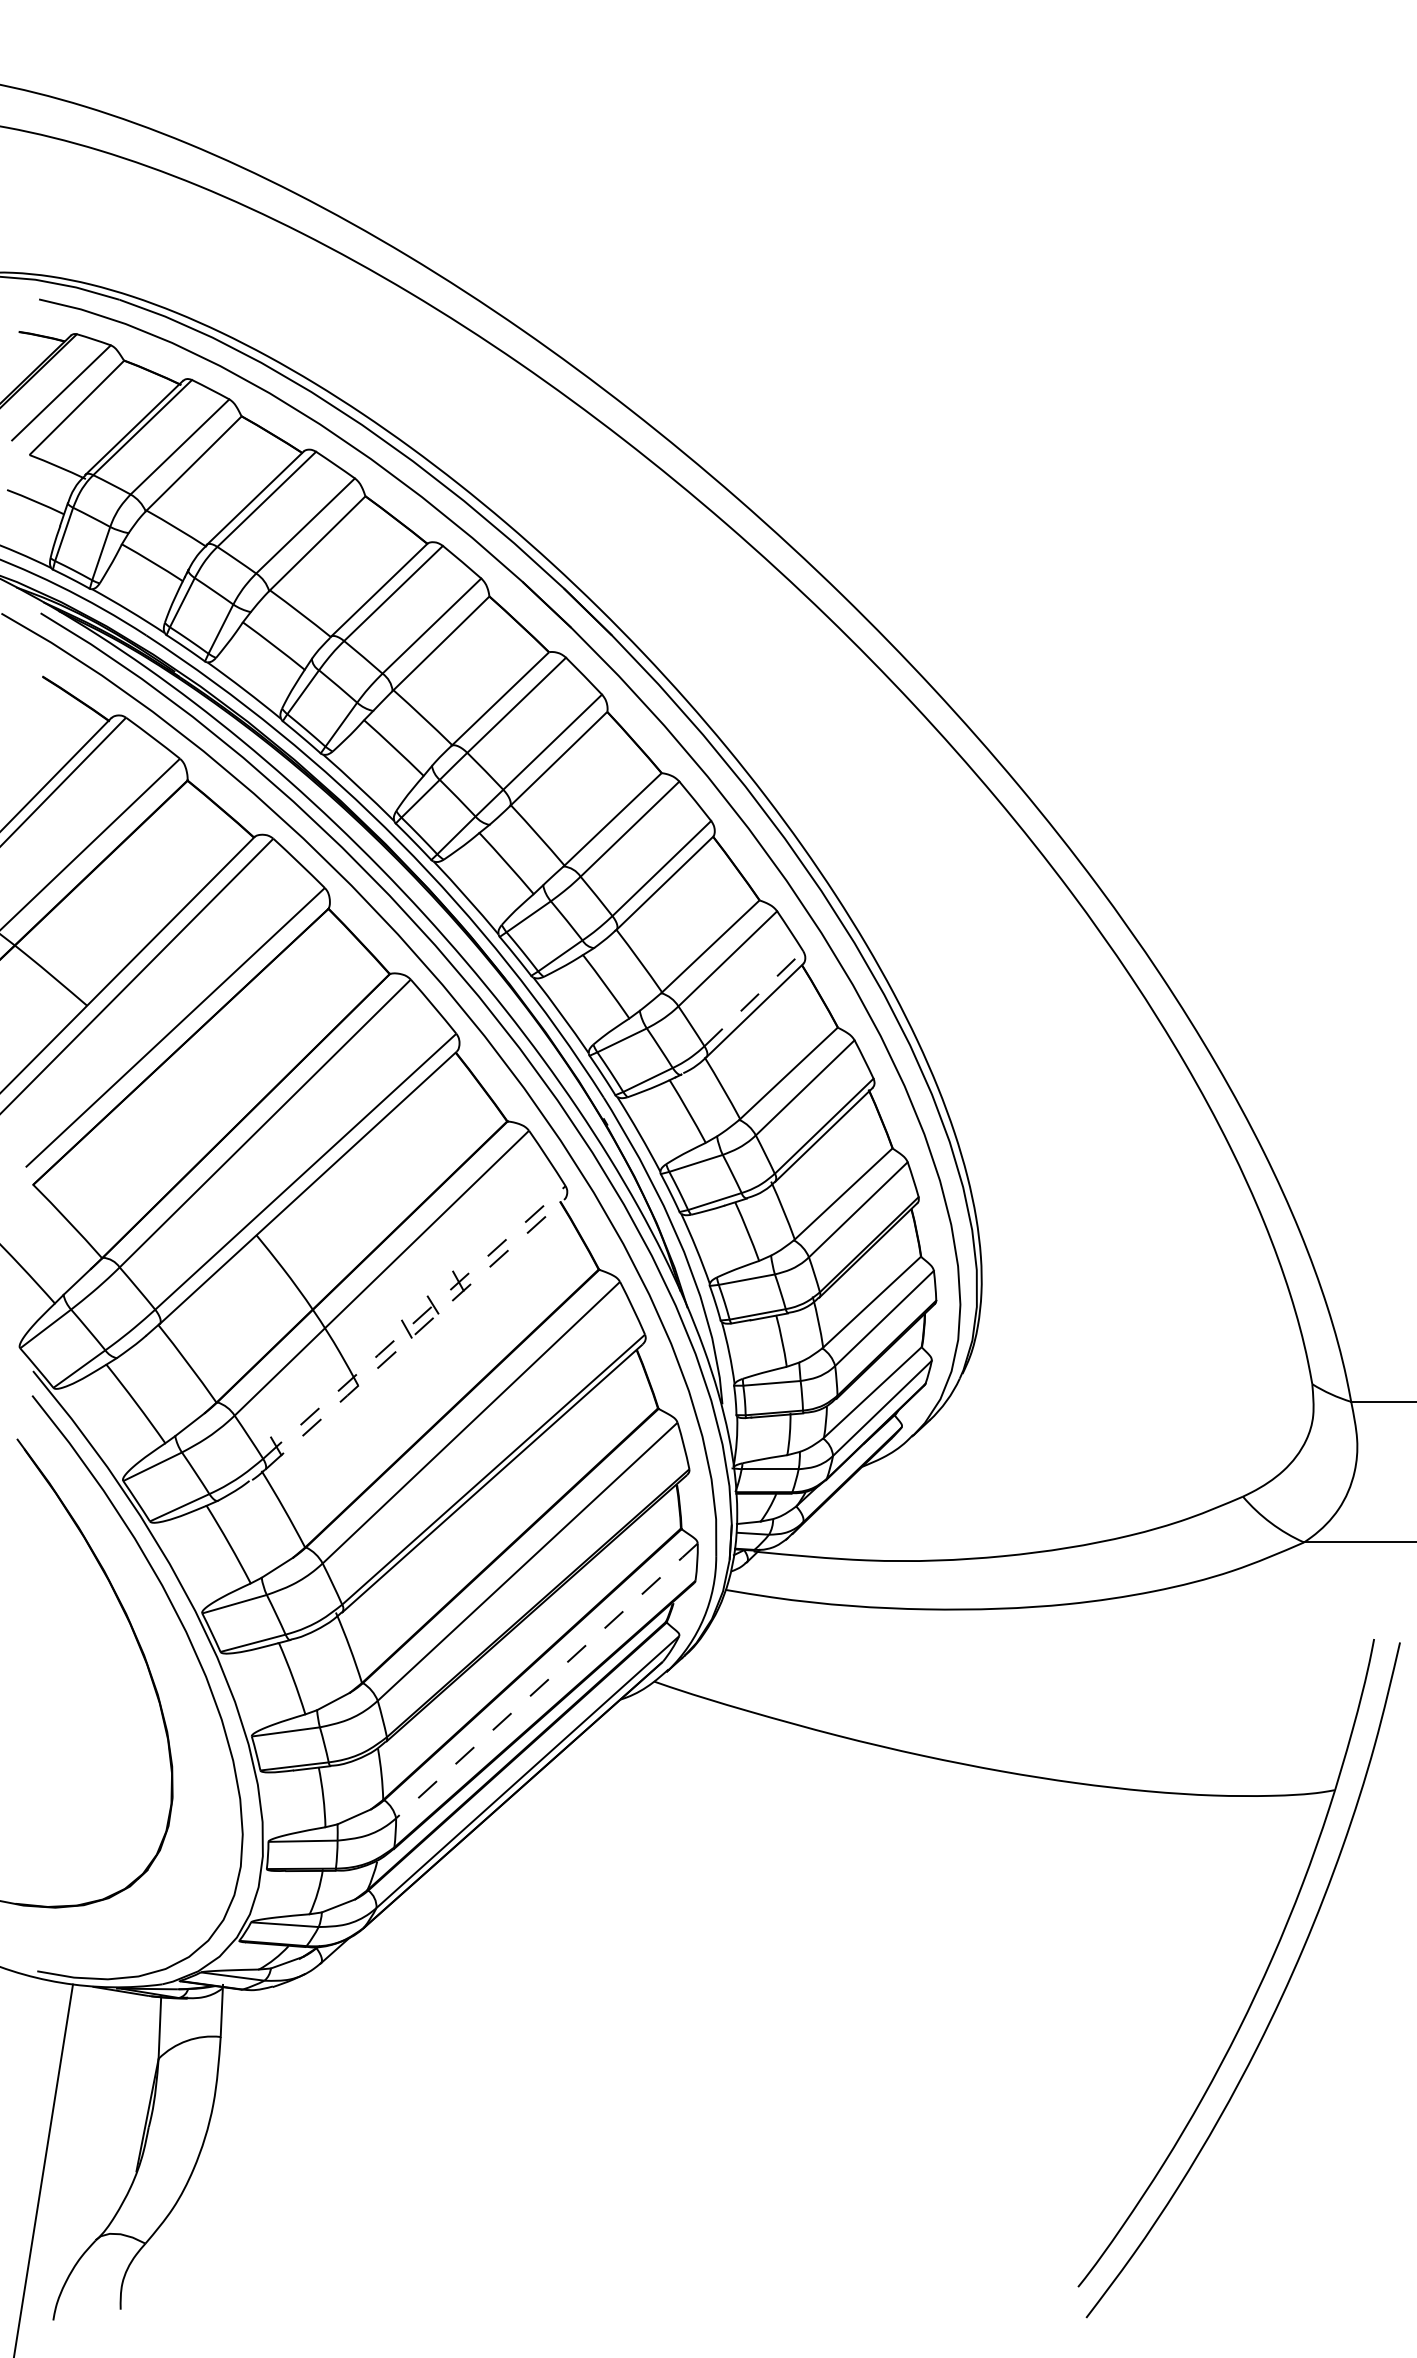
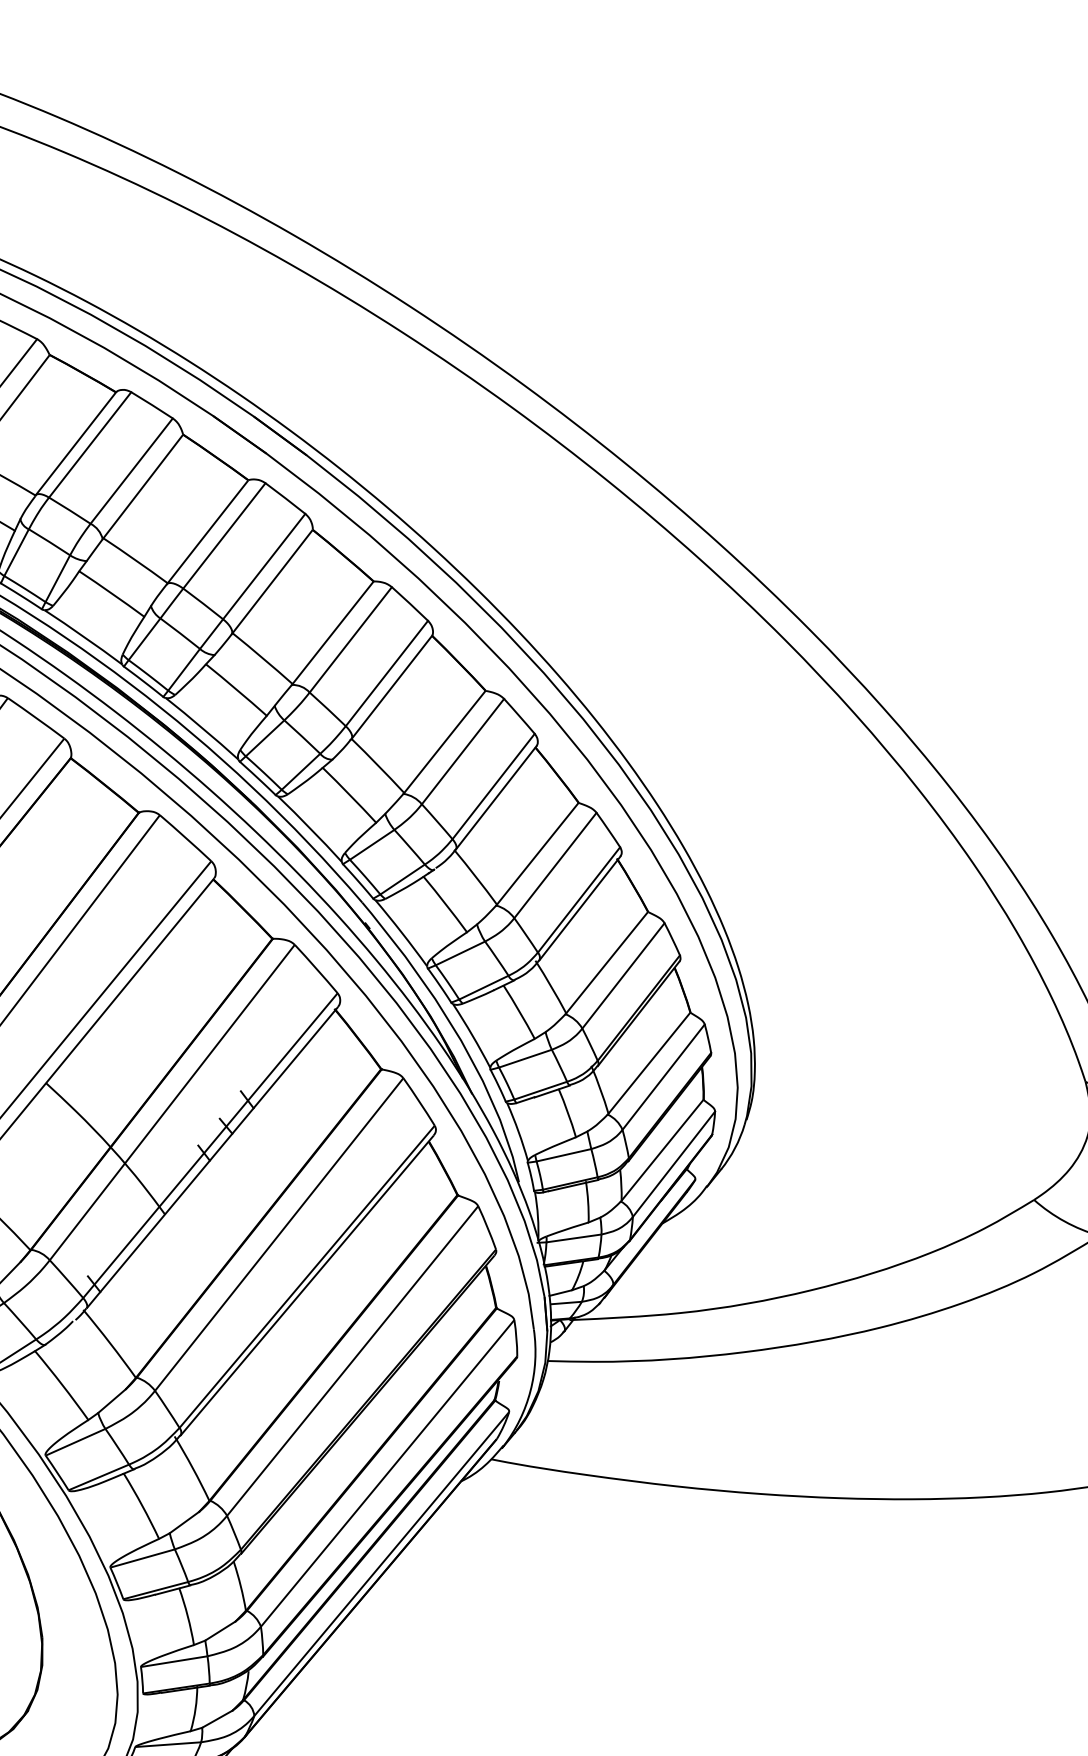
line: (753, 998) -> (493, 786), dashed -> solid
line: (413, 1323) -> (209, 1146), dashed -> solid
line: (414, 1334) -> (212, 1157), dashed -> solid
line: (547, 1680) -> (388, 1472), dashed -> solid

